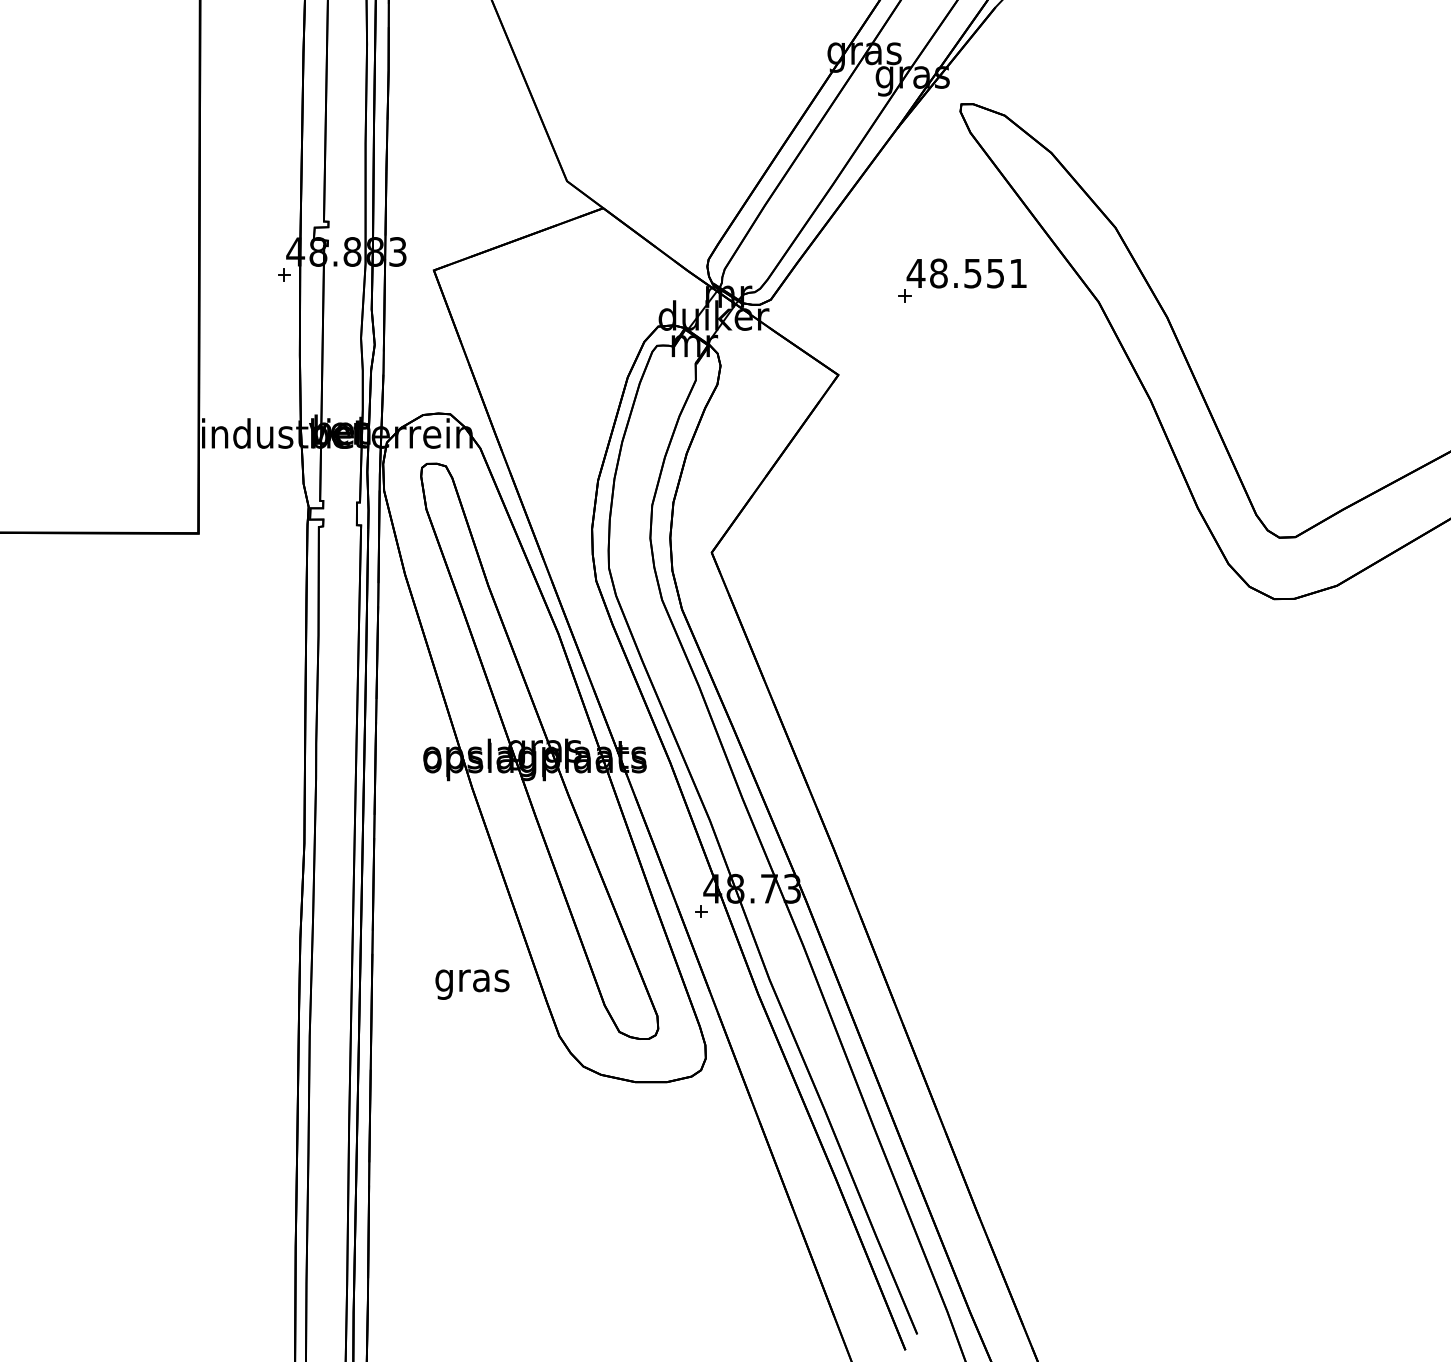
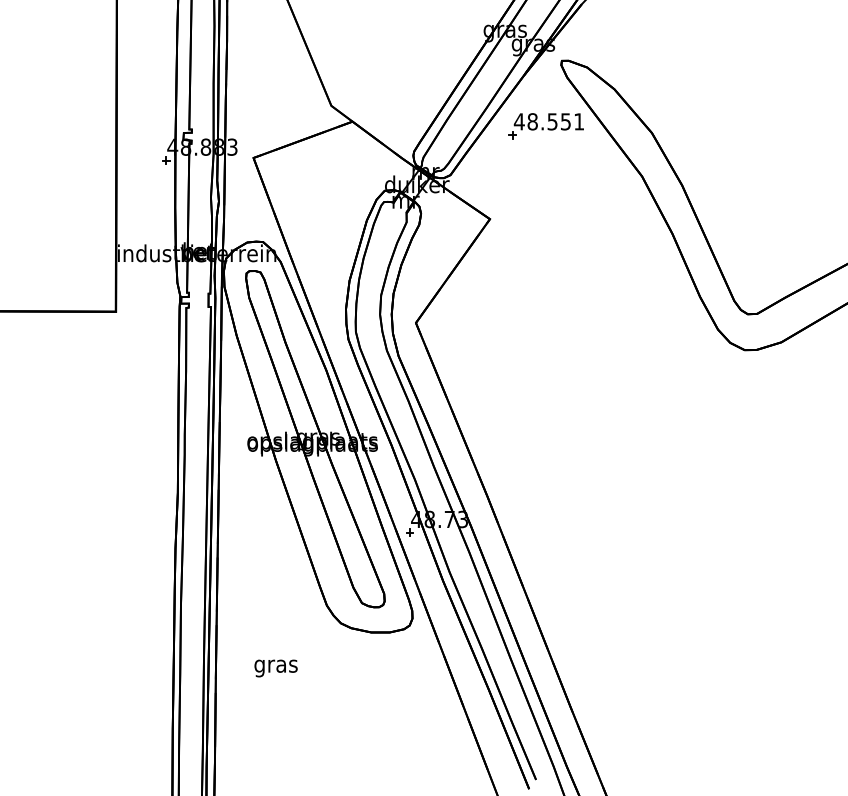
part: (960, 281) -> (545, 126), moved
text: (471, 984) -> (275, 668), moved

